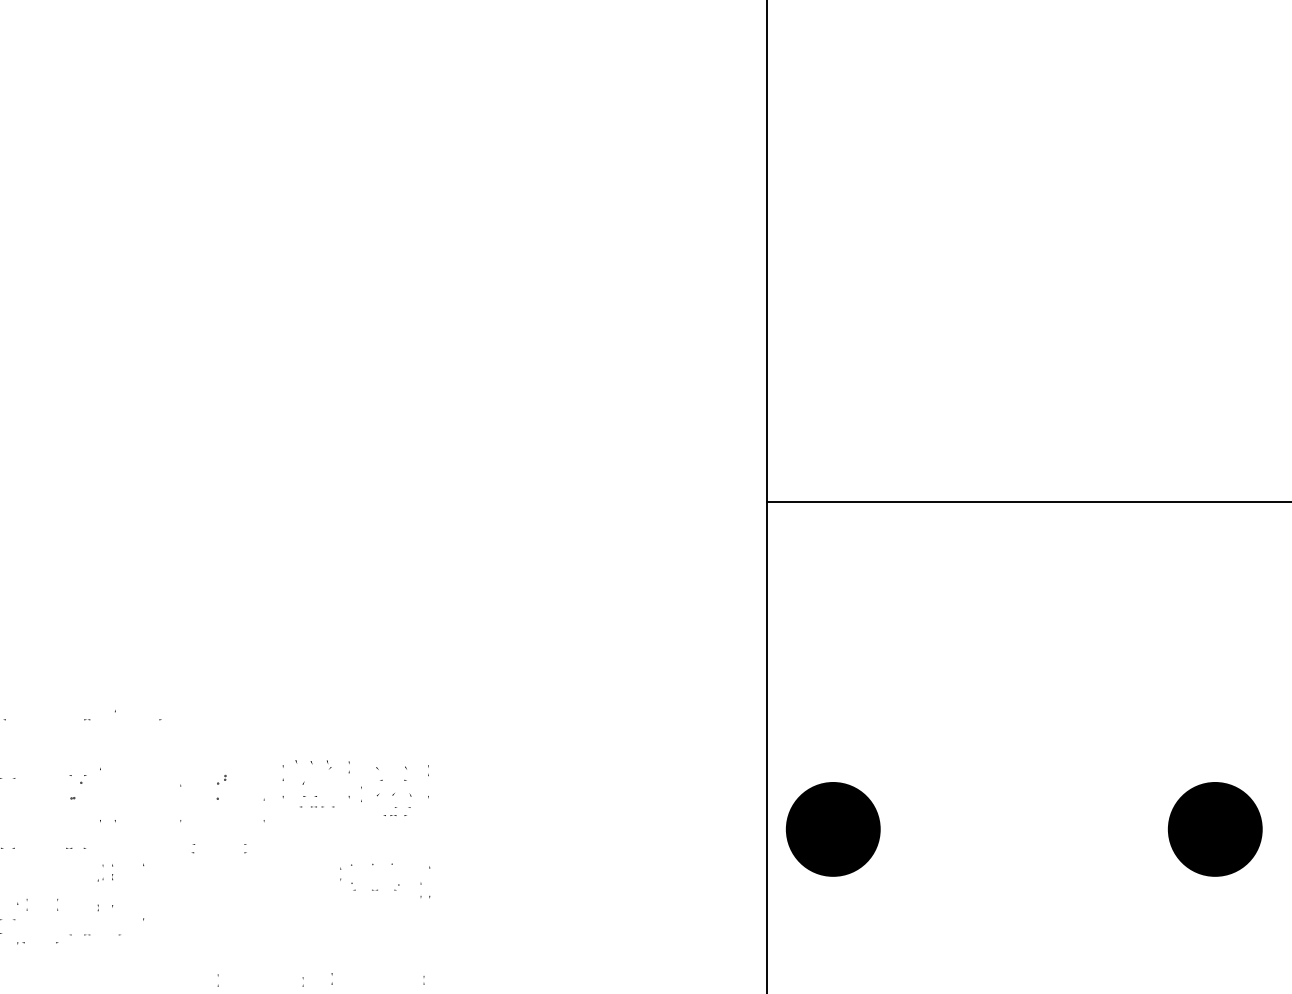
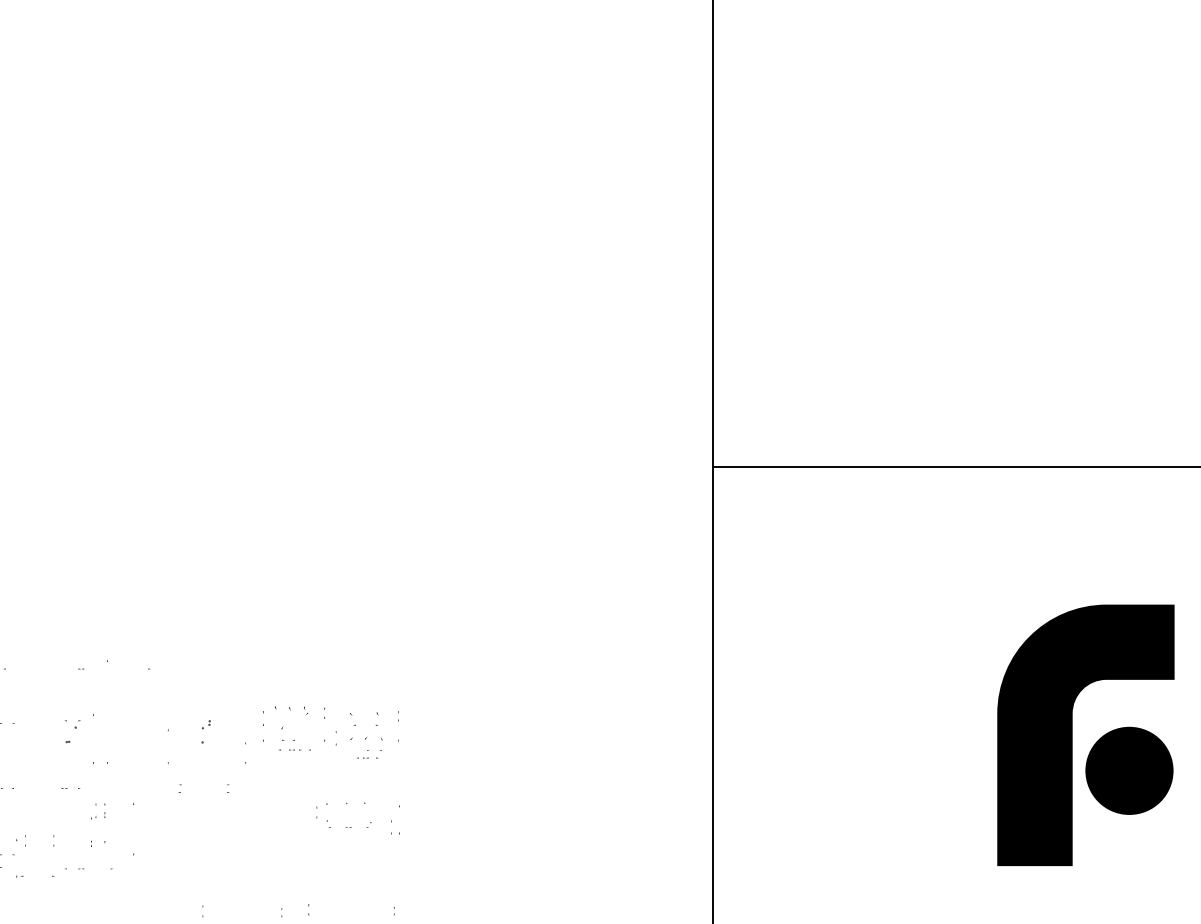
fill: (1167, 790) -> (1085, 734), added
part: (832, 829) -> (773, 770), removed

